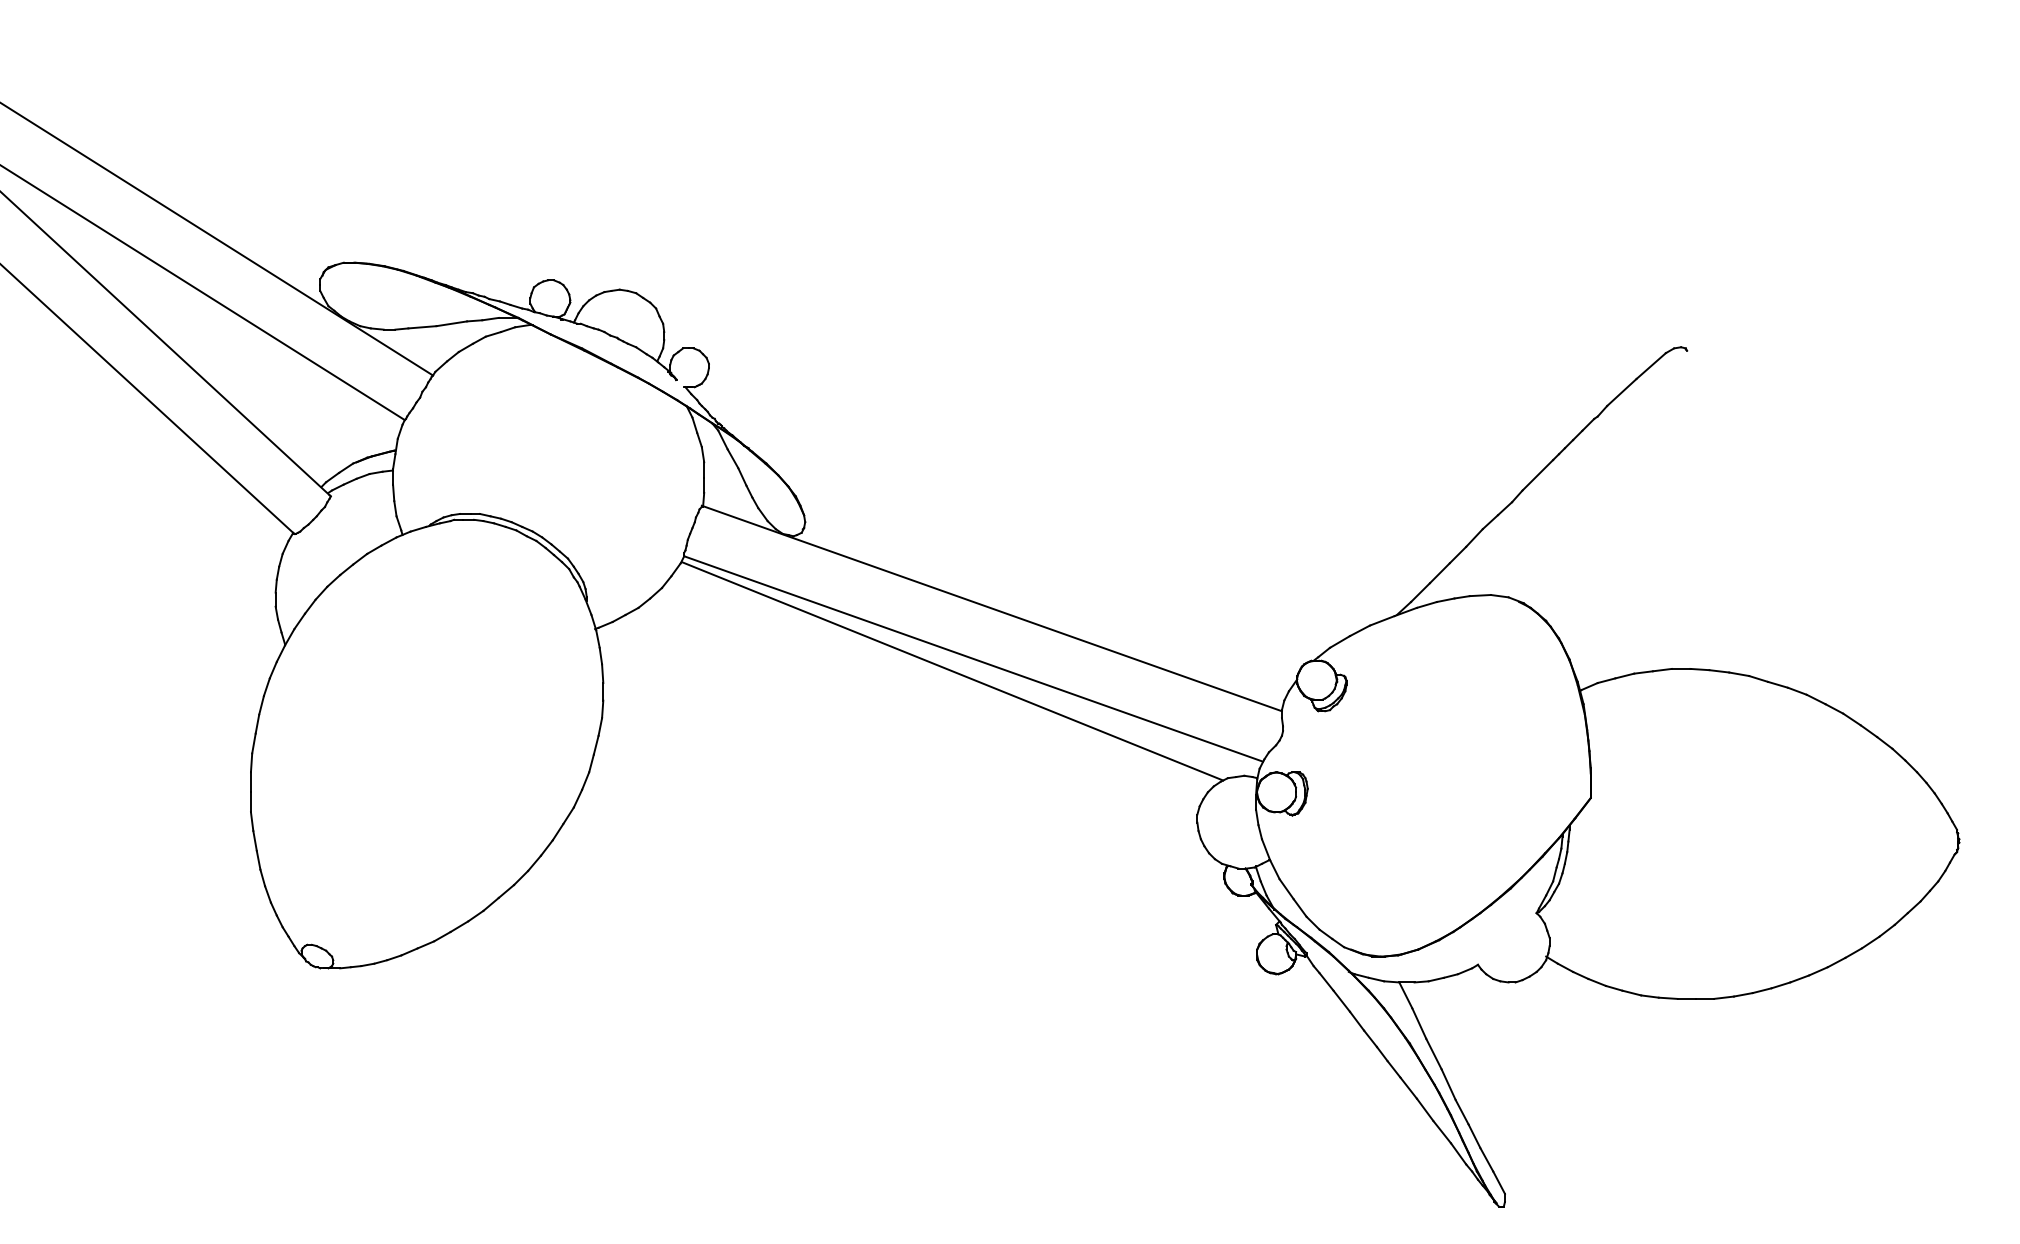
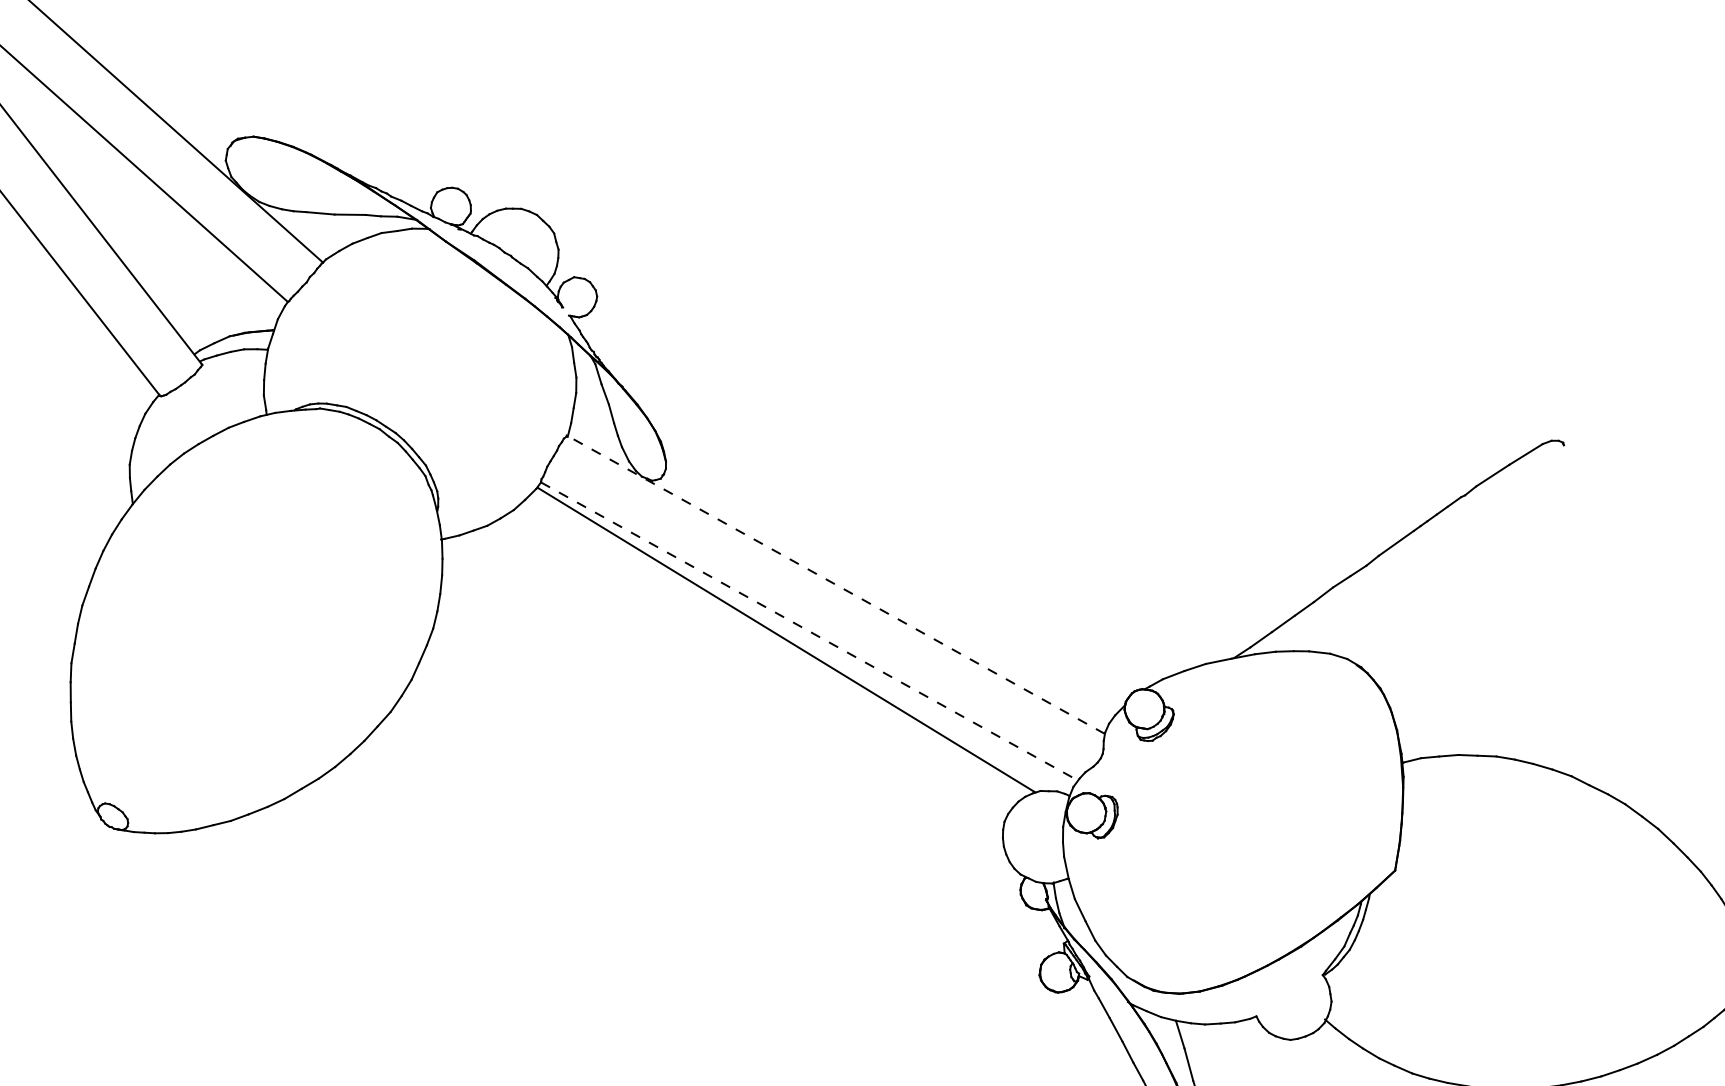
line: (991, 608) -> (835, 584), solid -> dashed
line: (974, 659) -> (810, 632), solid -> dashed

